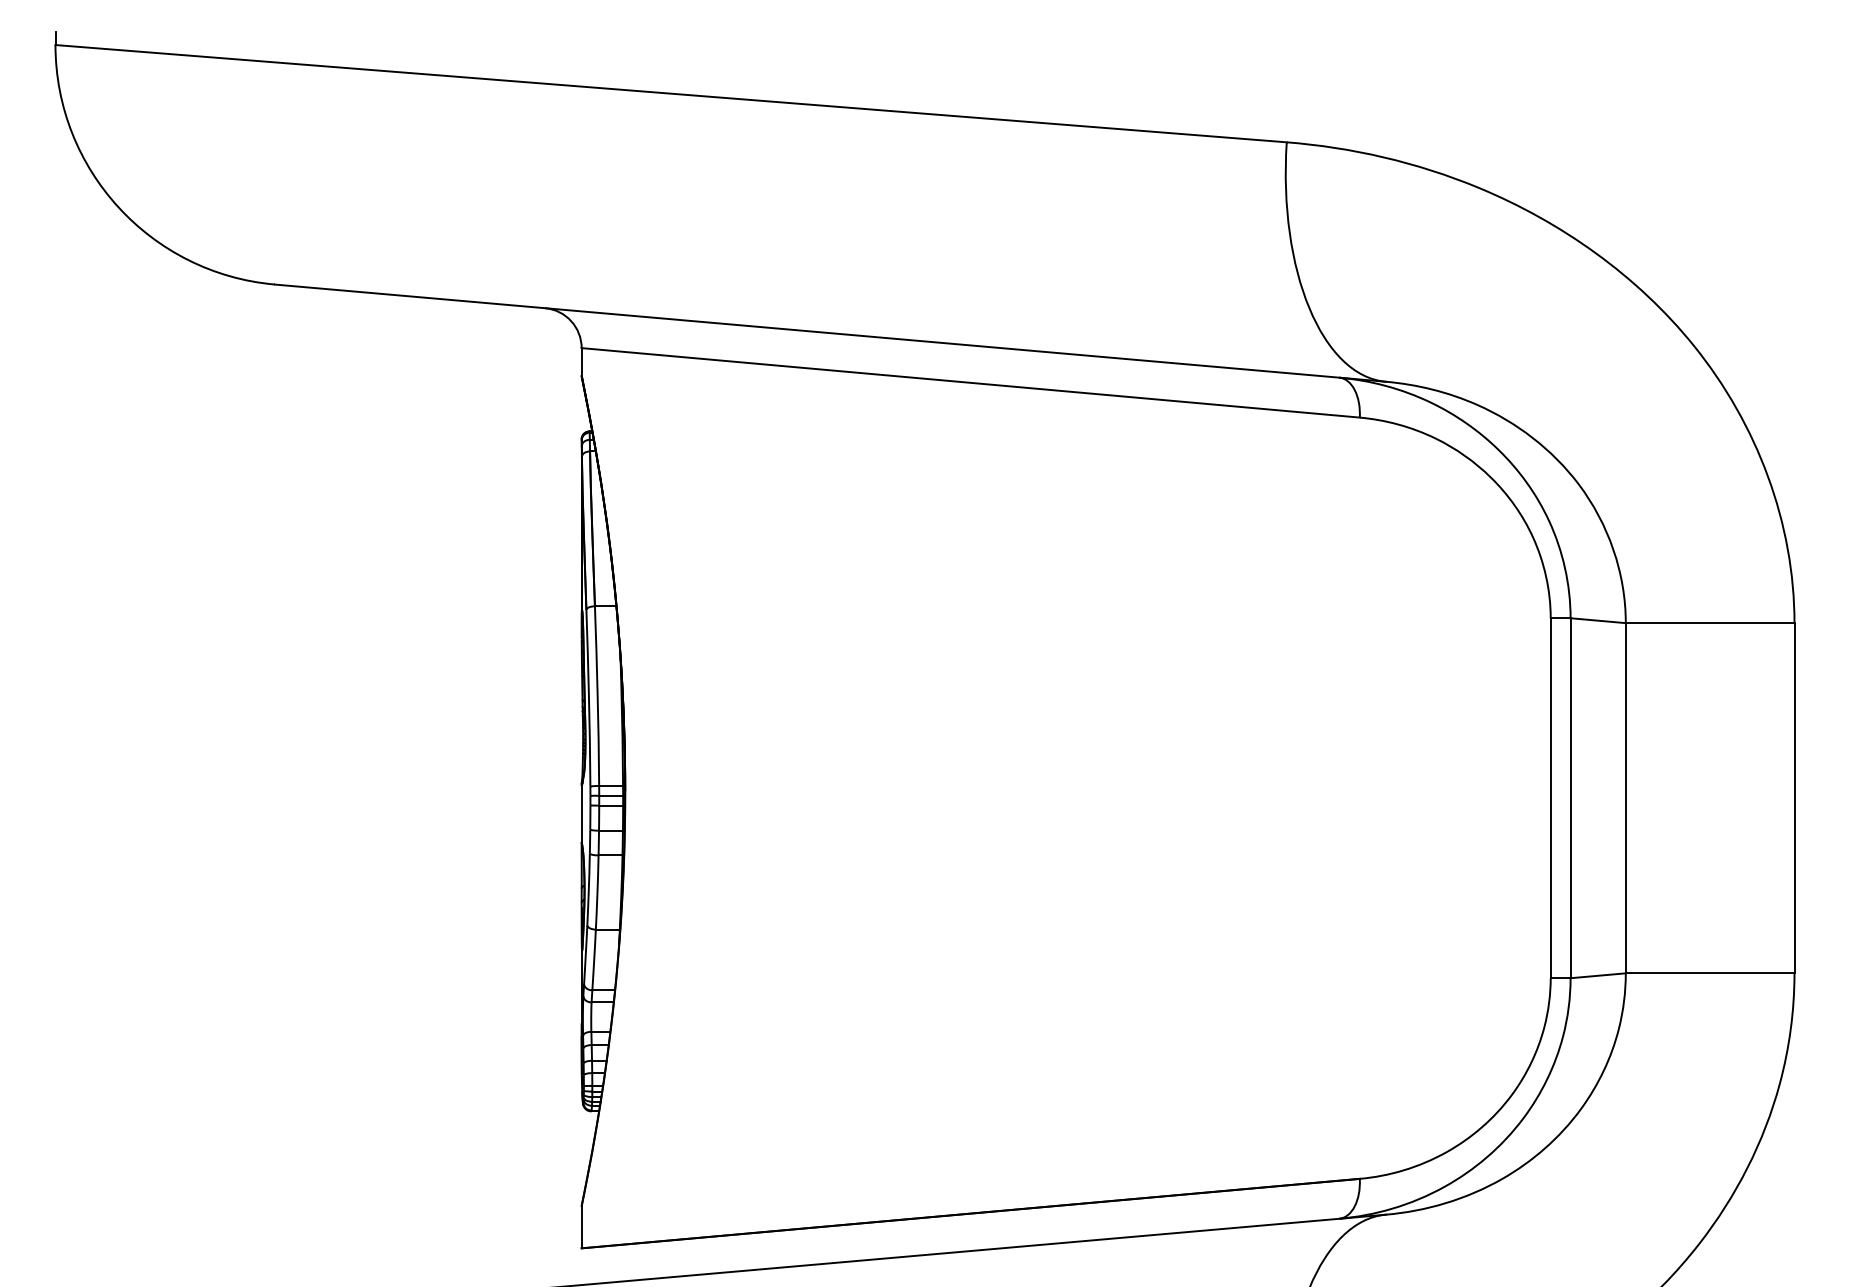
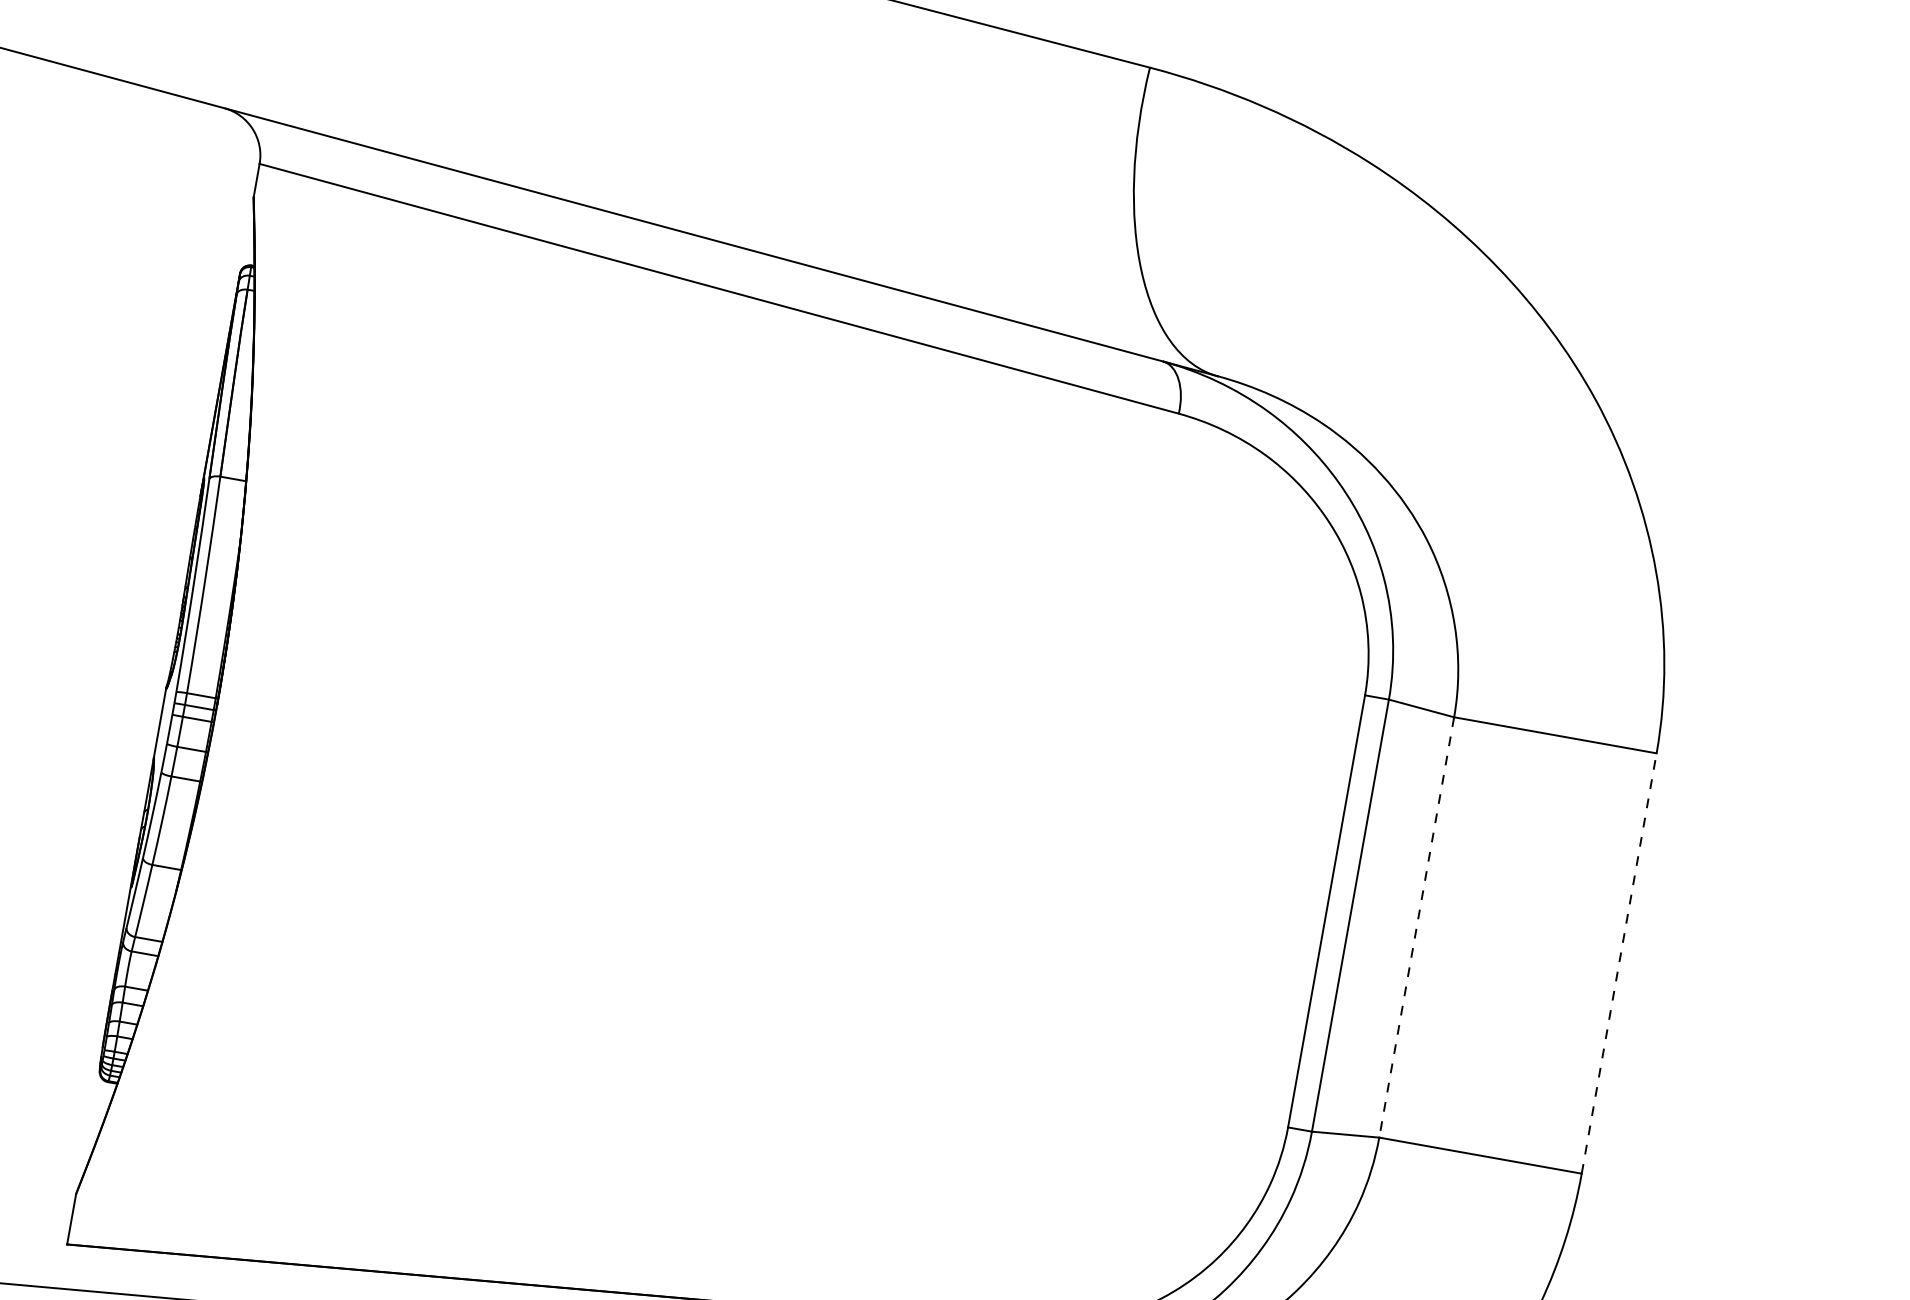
line: (1794, 797) -> (1619, 962), solid -> dashed
line: (1625, 798) -> (1416, 927), solid -> dashed

